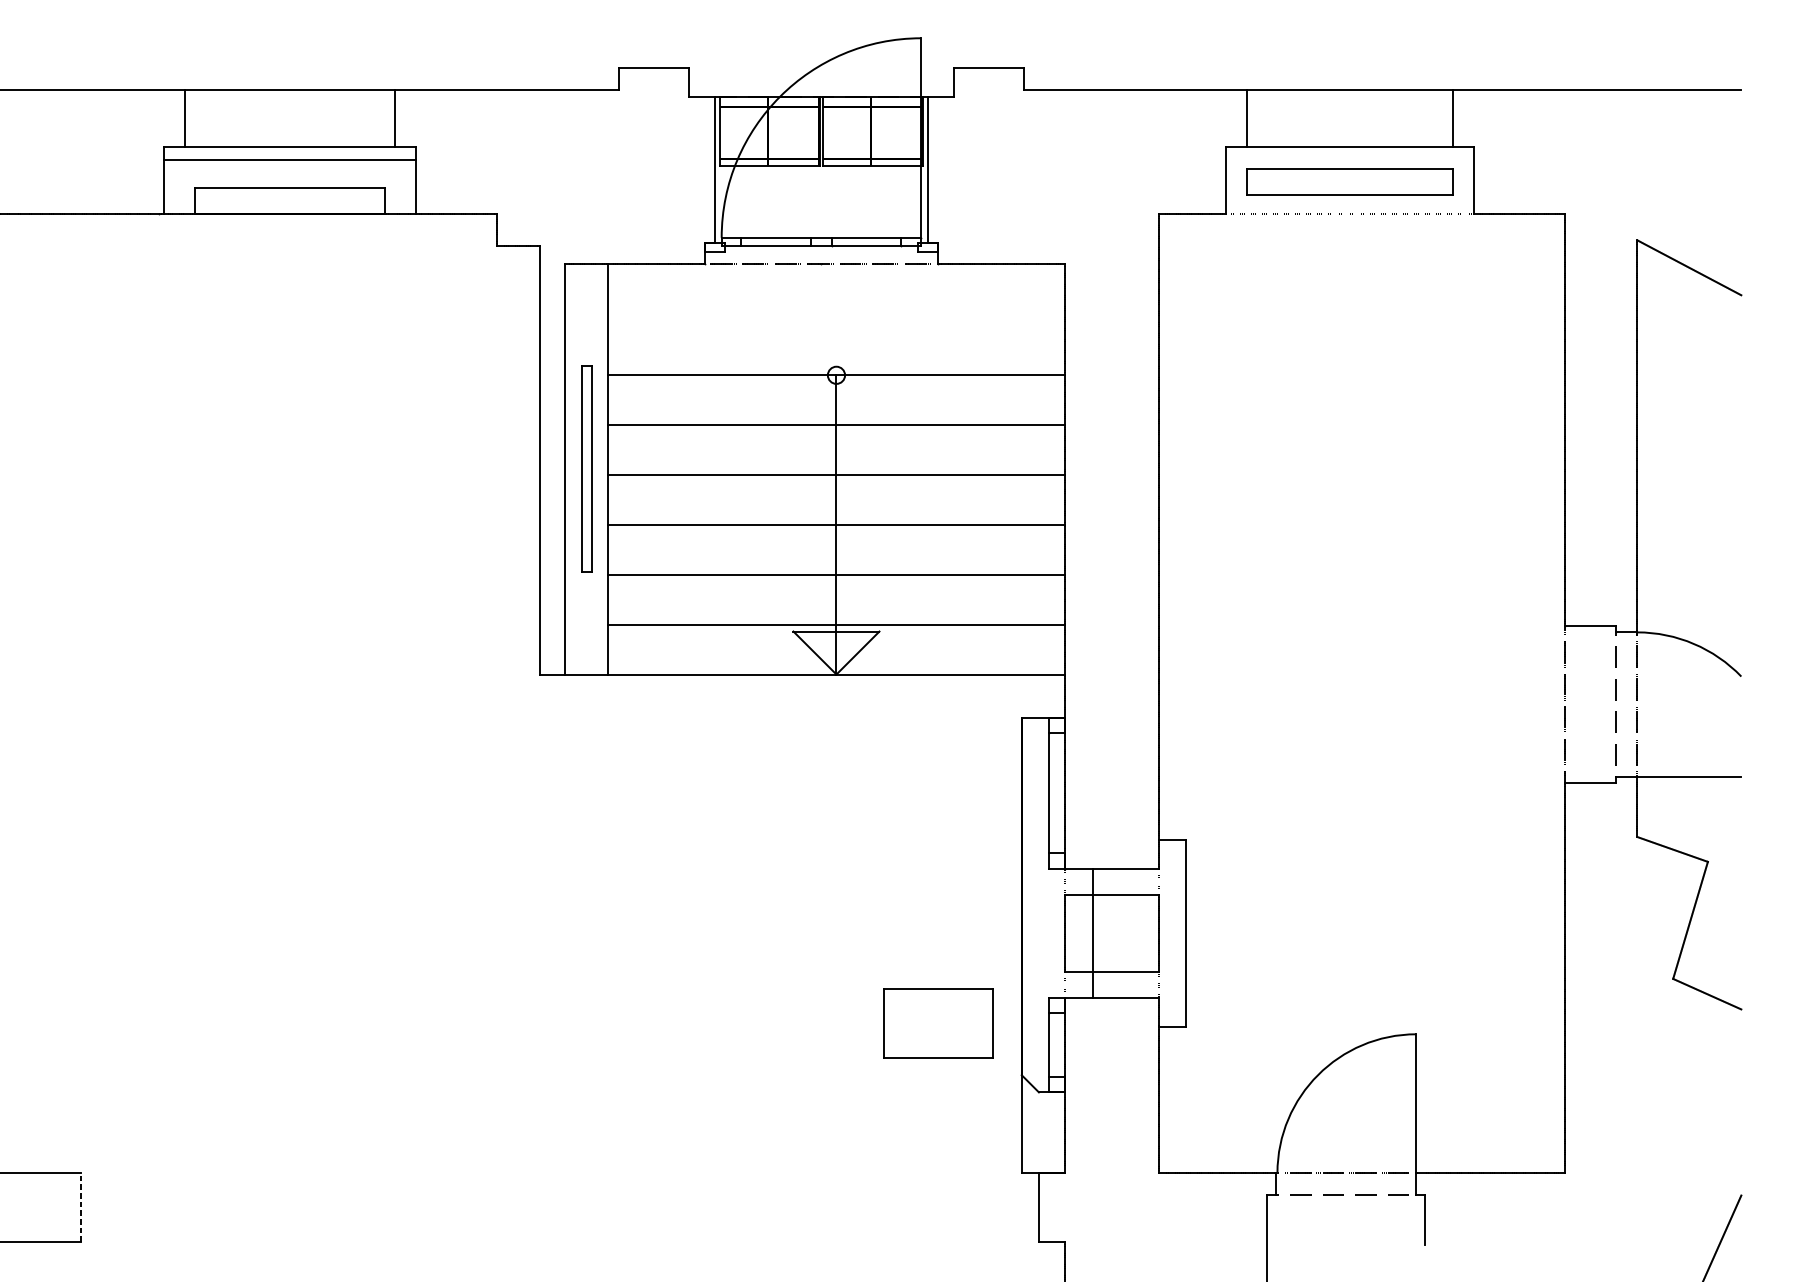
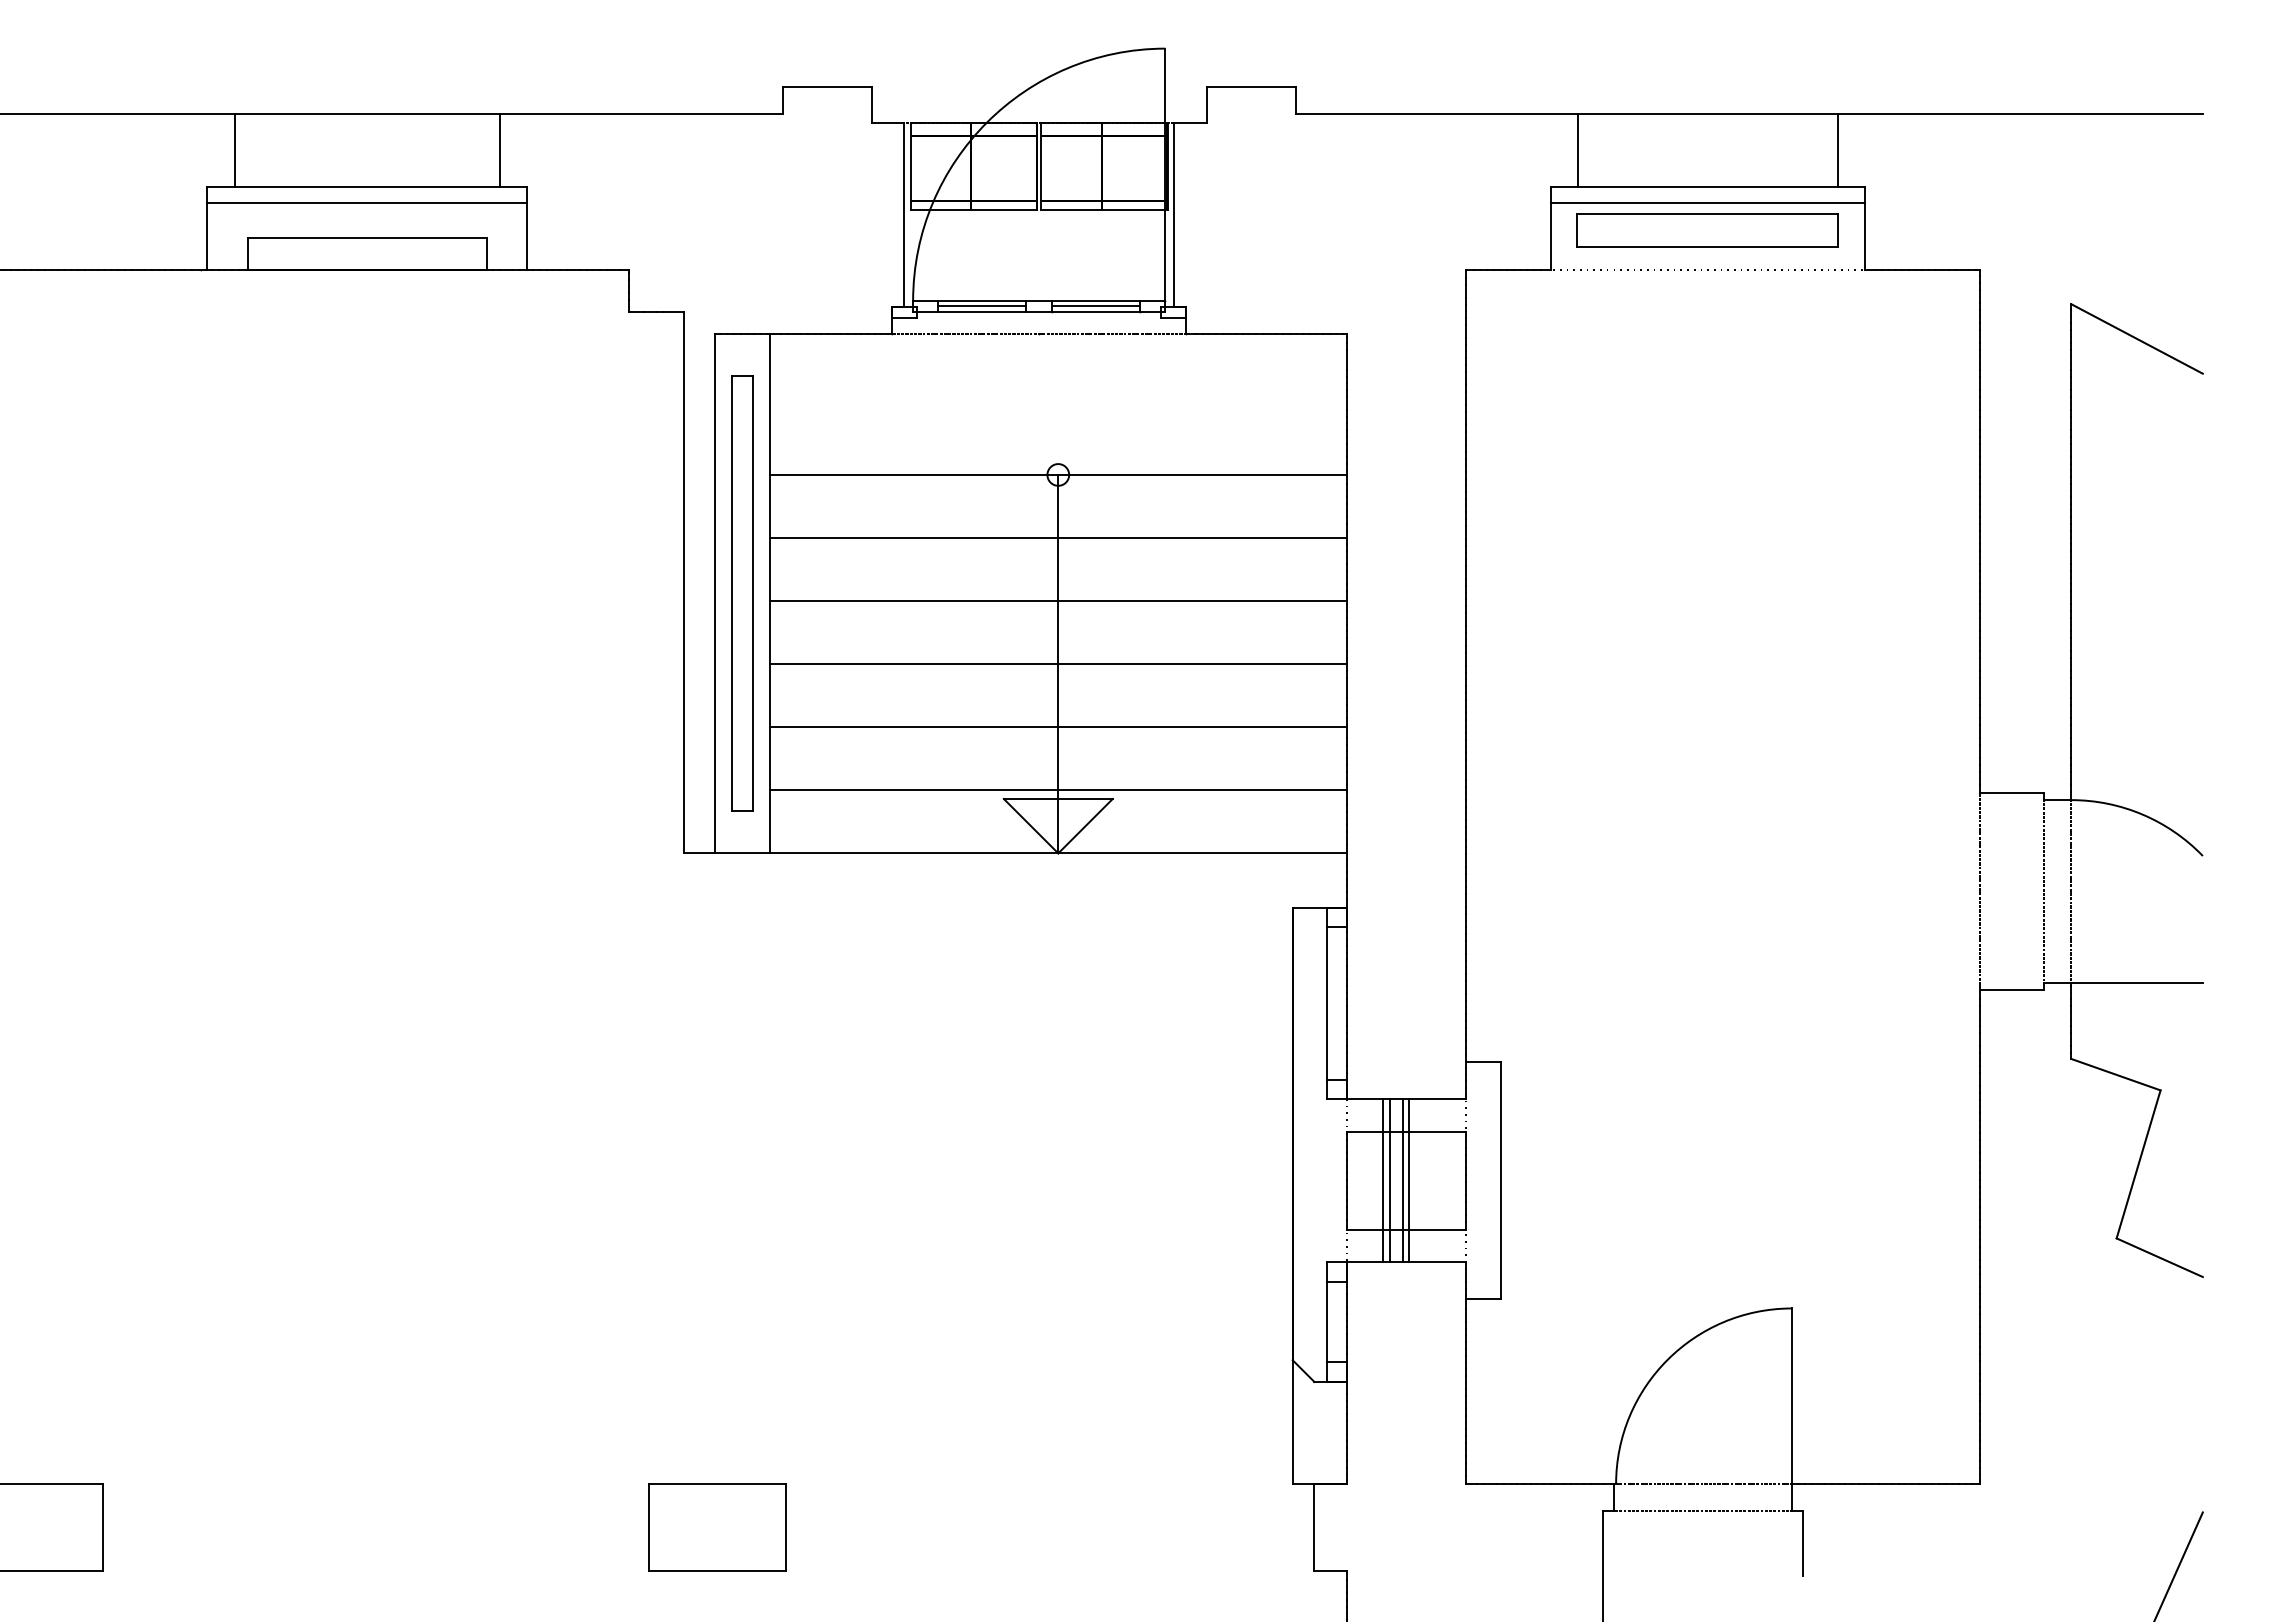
line: (1349, 160) -> (1707, 203), added
line: (776, 242) -> (982, 306), added
line: (866, 242) -> (1096, 306), added
part: (586, 469) -> (742, 593), size x1.67
line: (1098, 933) -> (1389, 1180), added
line: (1108, 933) -> (1402, 1180), added
line: (1114, 933) -> (1409, 1180), added
part: (938, 1023) -> (717, 1527), moved
line: (80, 1207) -> (102, 1527), dashed -> solid

